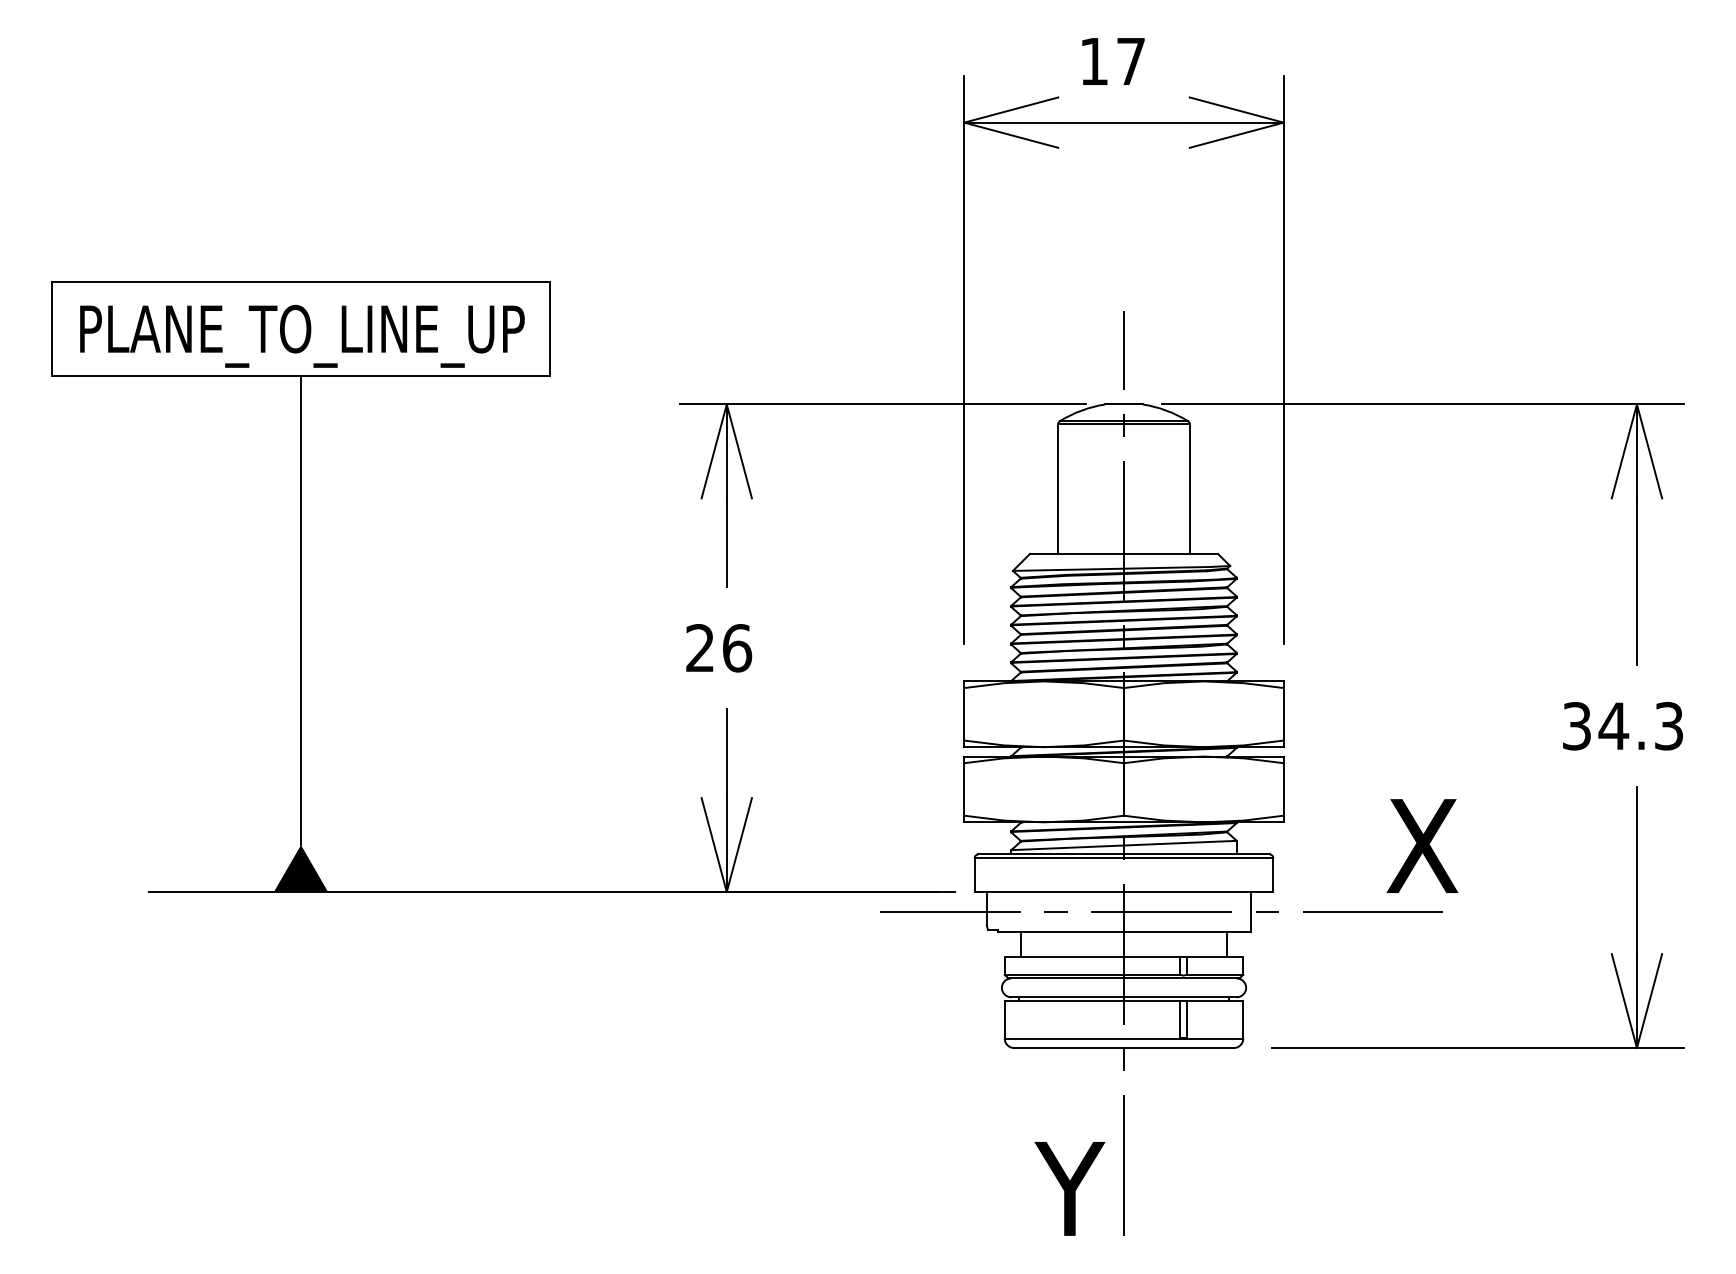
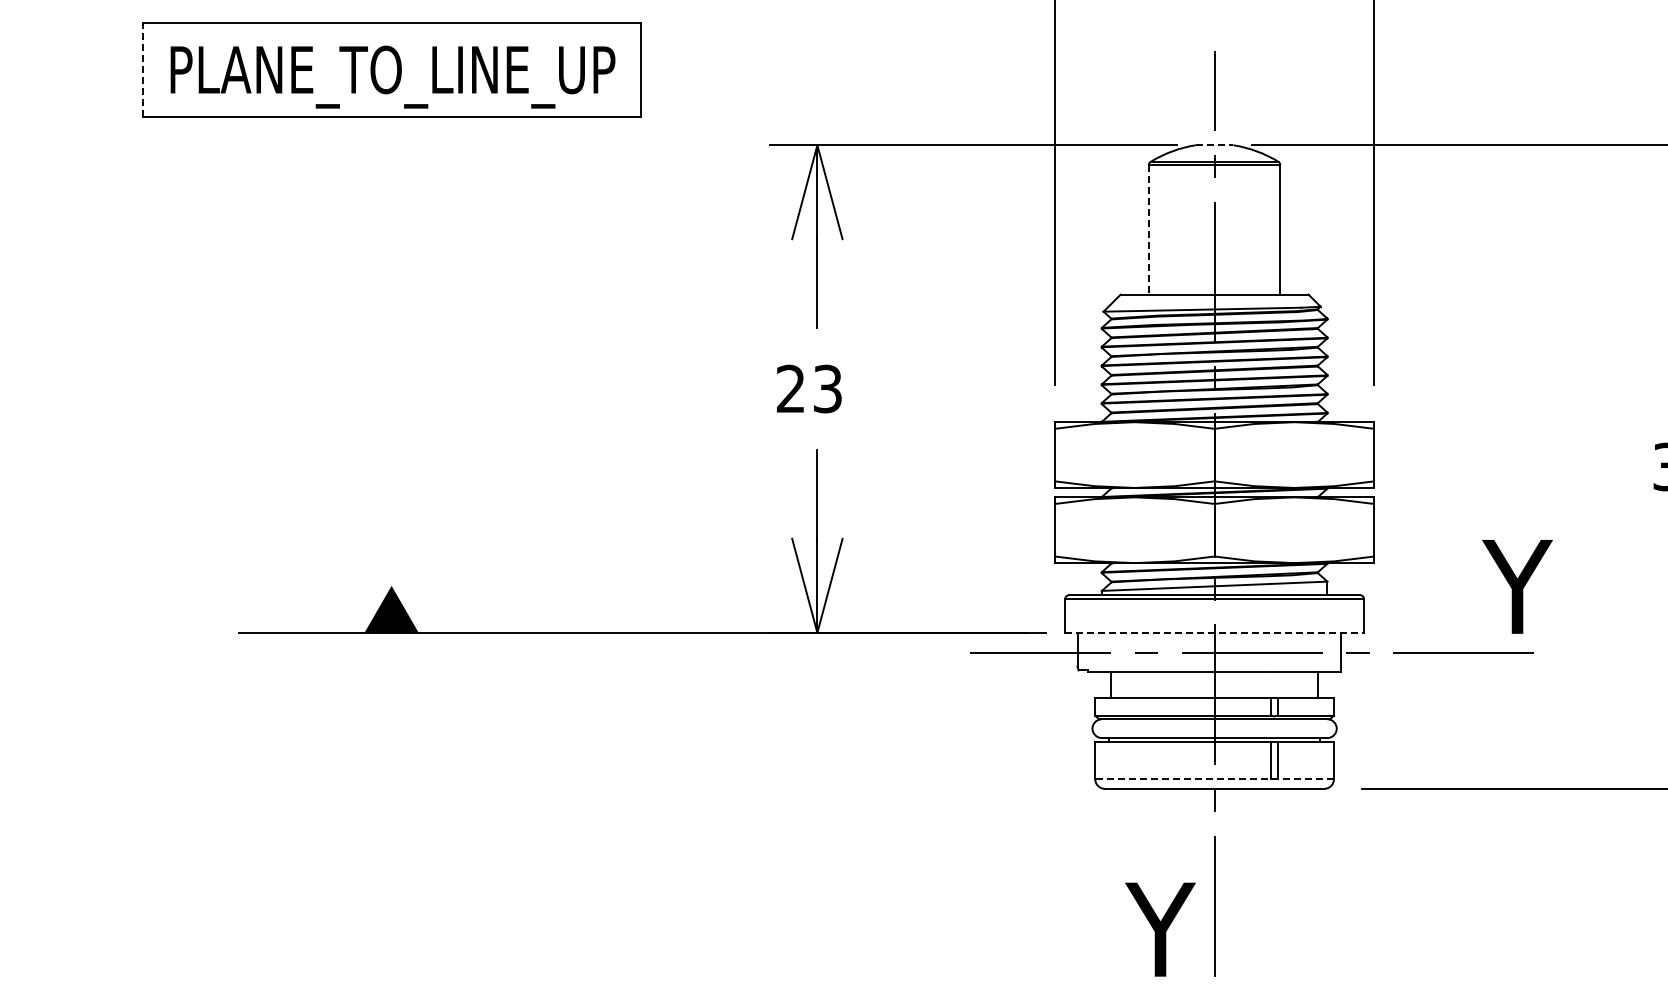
line: (52, 329) -> (143, 70), solid -> dashed
line: (1124, 404) -> (1215, 145), solid -> dashed
line: (1058, 489) -> (1149, 230), solid -> dashed
line: (301, 610) -> (392, 351), removed
text: (737, 648) -> (828, 389), 26 -> 23
text: (1424, 845) -> (1515, 586), X -> Y
line: (1124, 892) -> (1215, 633), solid -> dashed
line: (1123, 1038) -> (1214, 779), solid -> dashed

